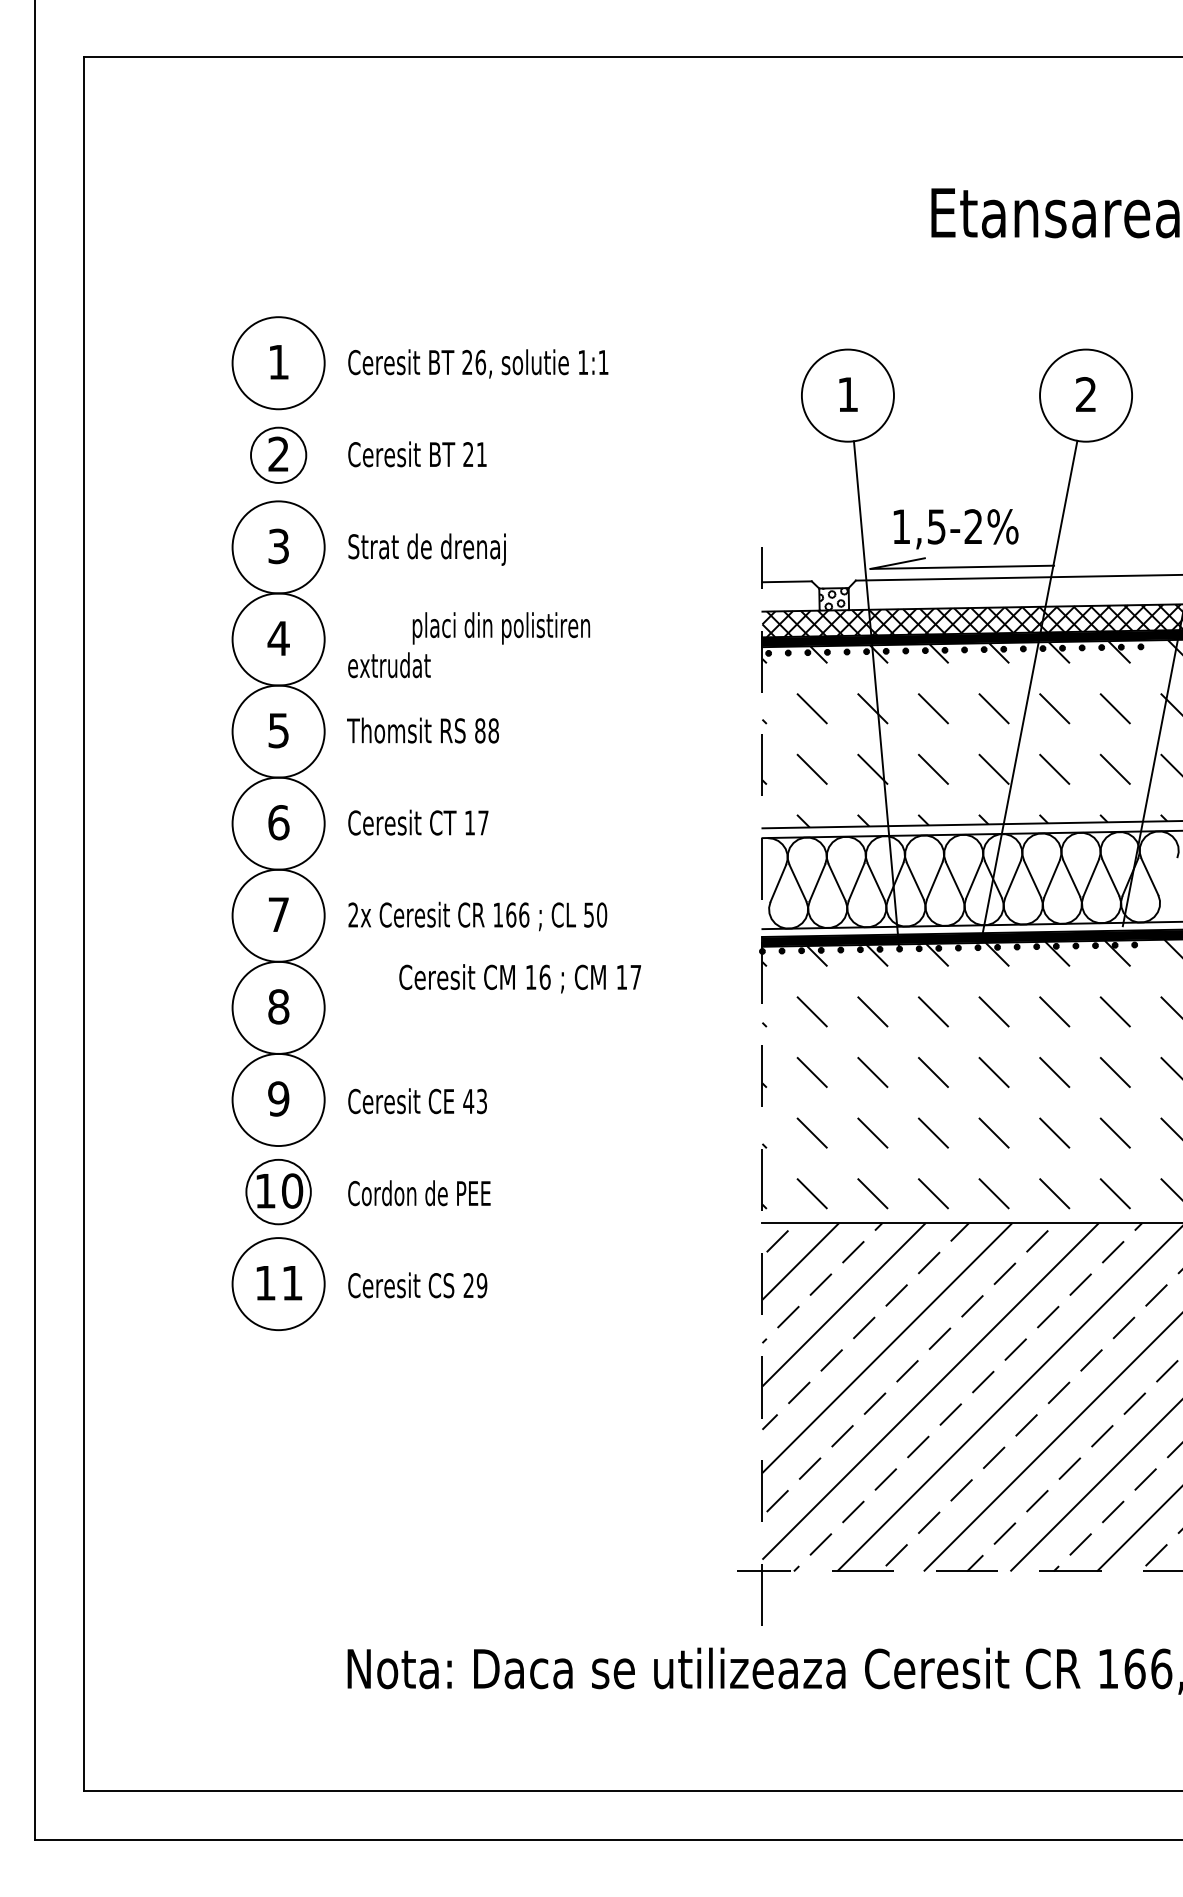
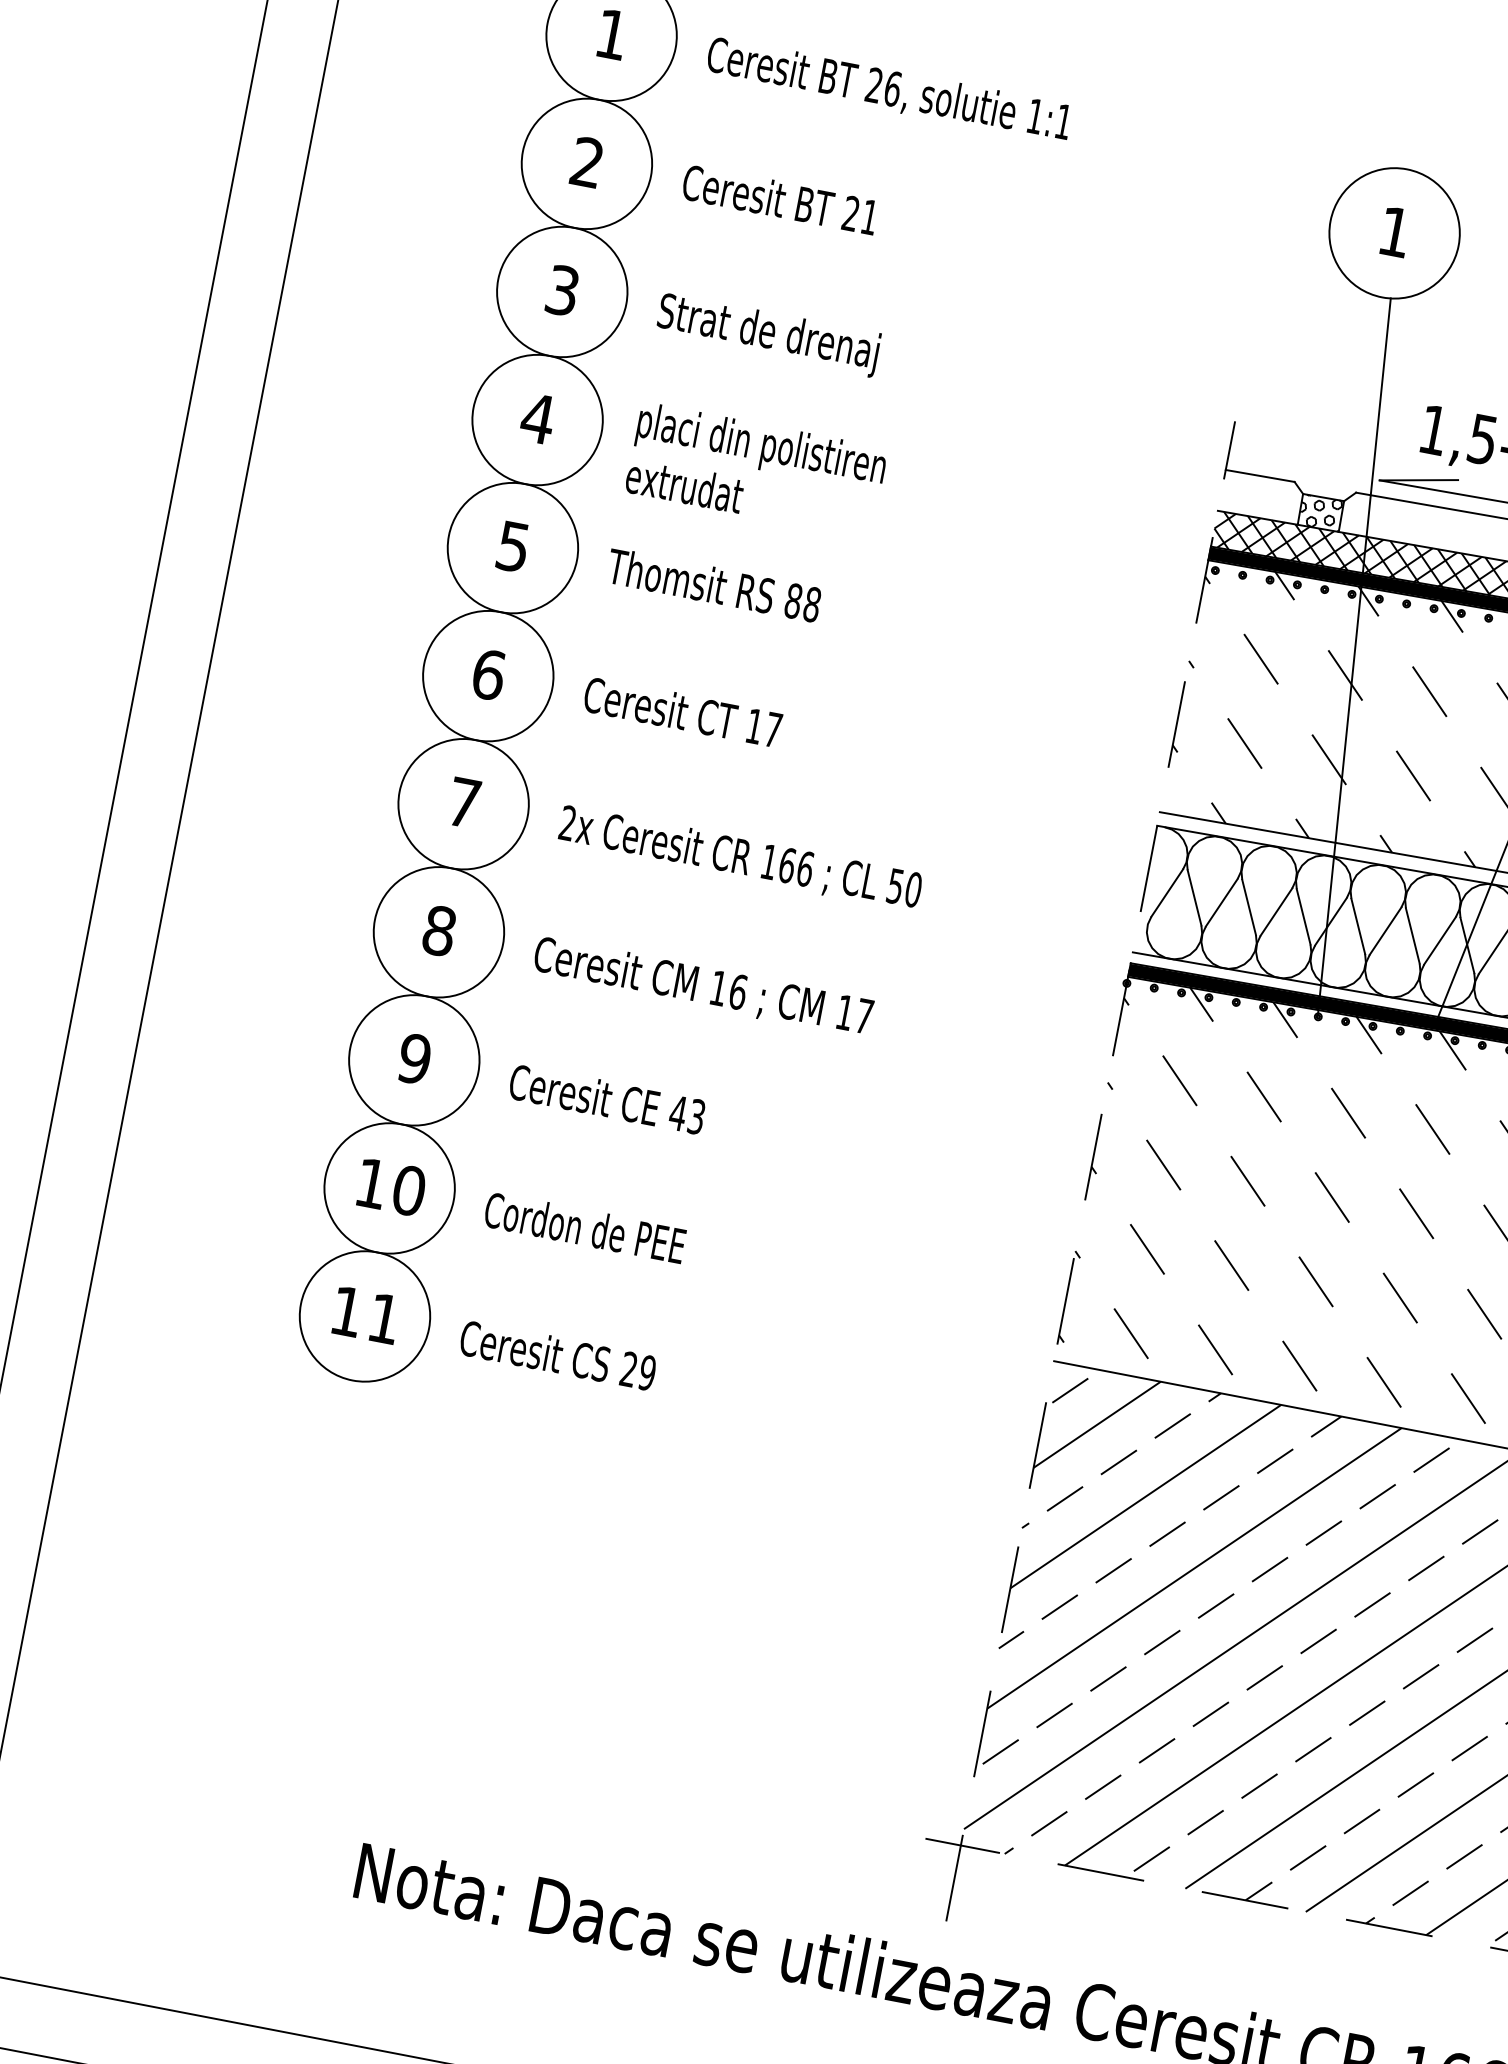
circle: (278, 455) -> (586, 164), size x1.67
text: (501, 628) -> (761, 447), moved
text: (519, 978) -> (702, 986), moved
circle: (278, 1192) -> (389, 1189), size x1.43

